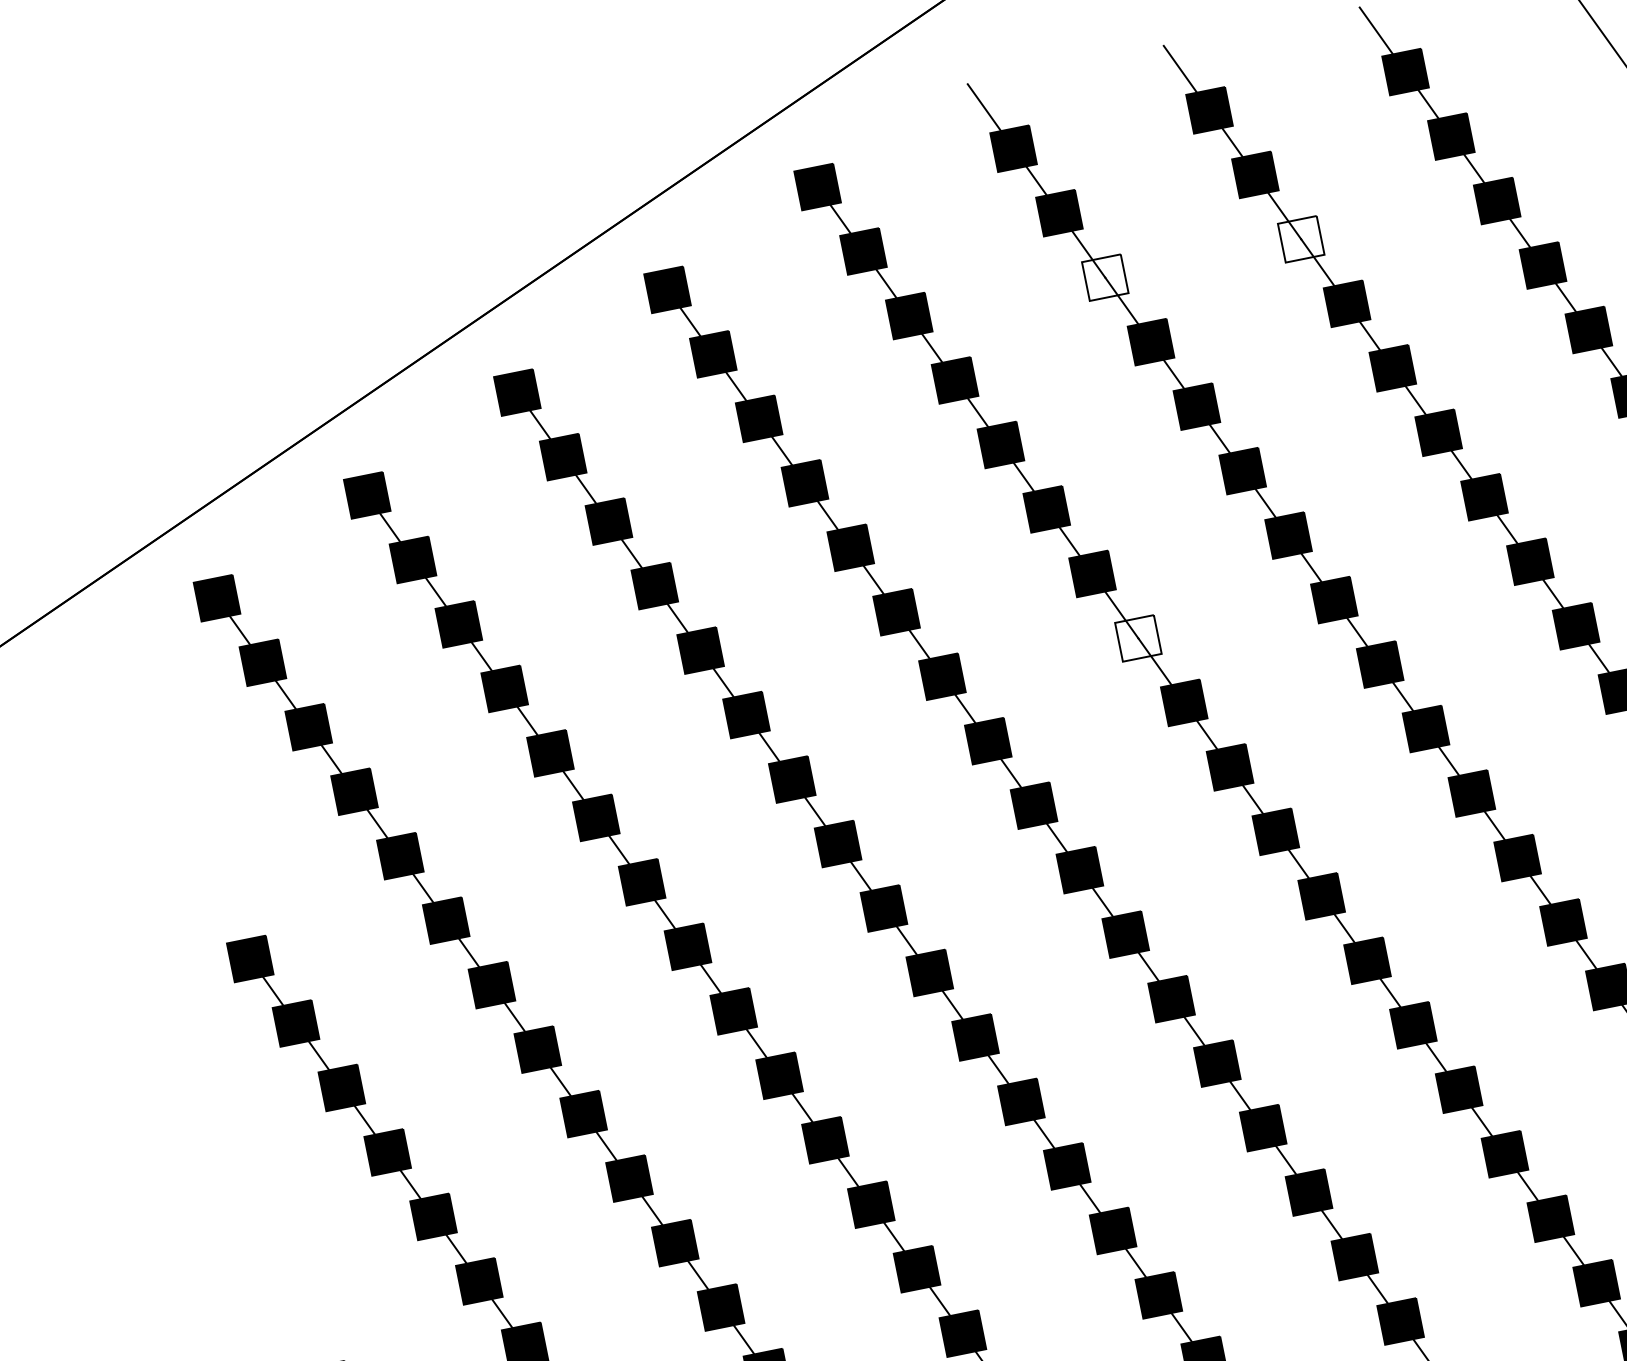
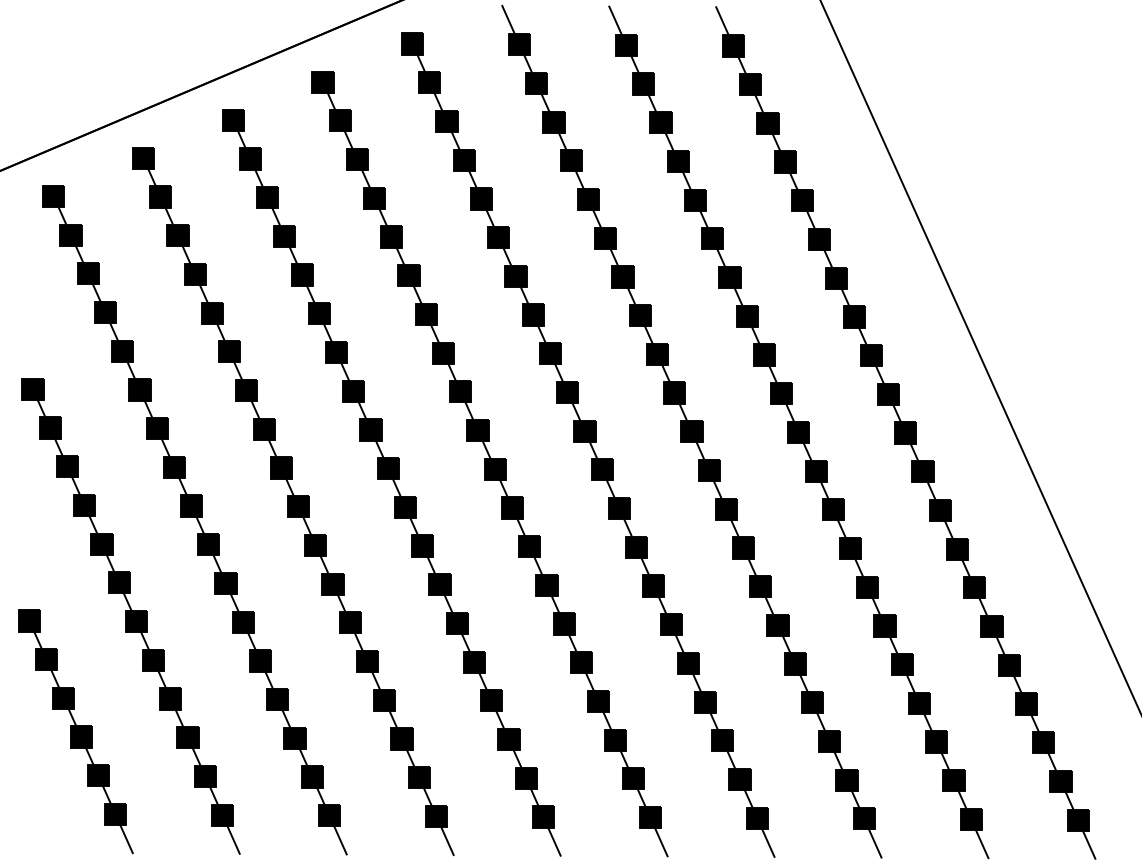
fill: (1300, 239) -> (660, 122), added
fill: (1104, 276) -> (553, 121), added
fill: (1136, 637) -> (532, 314), added

